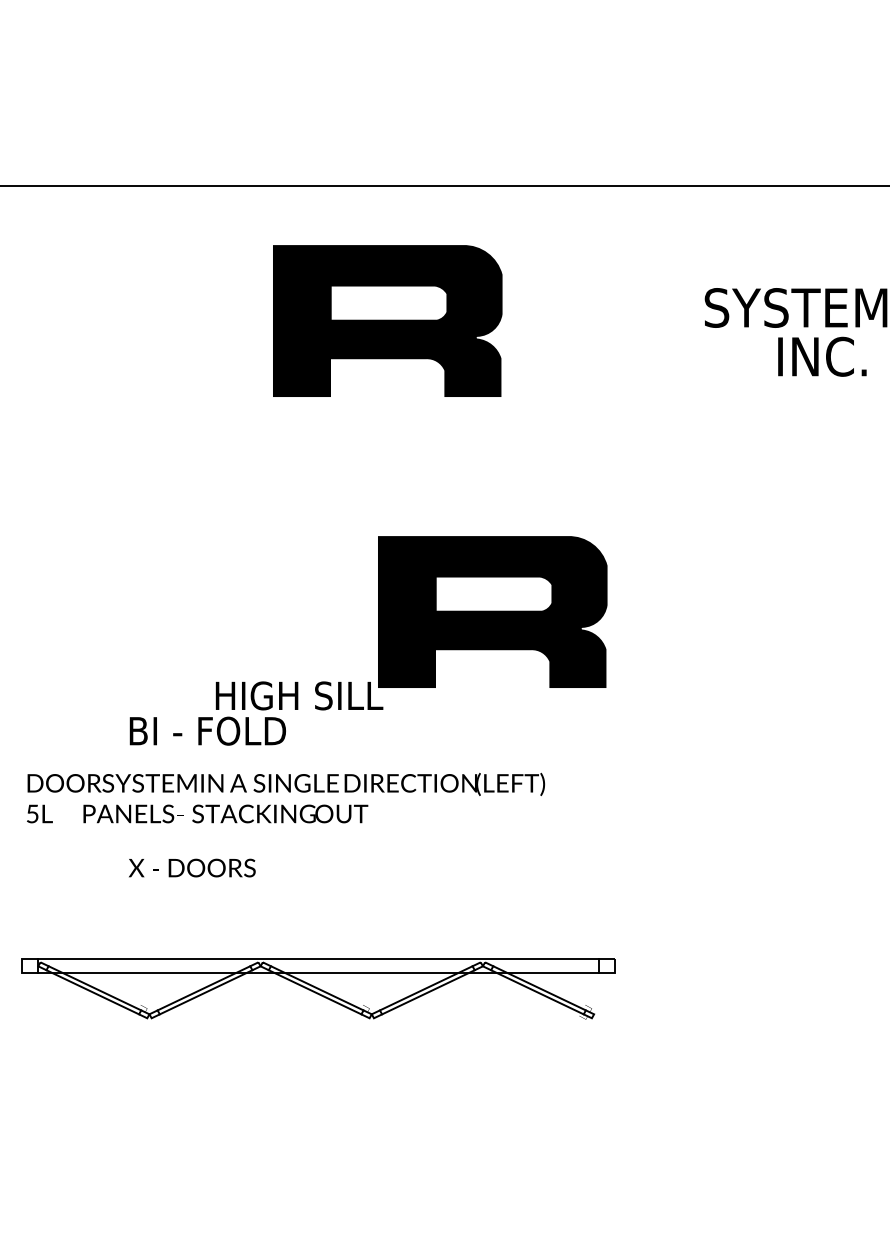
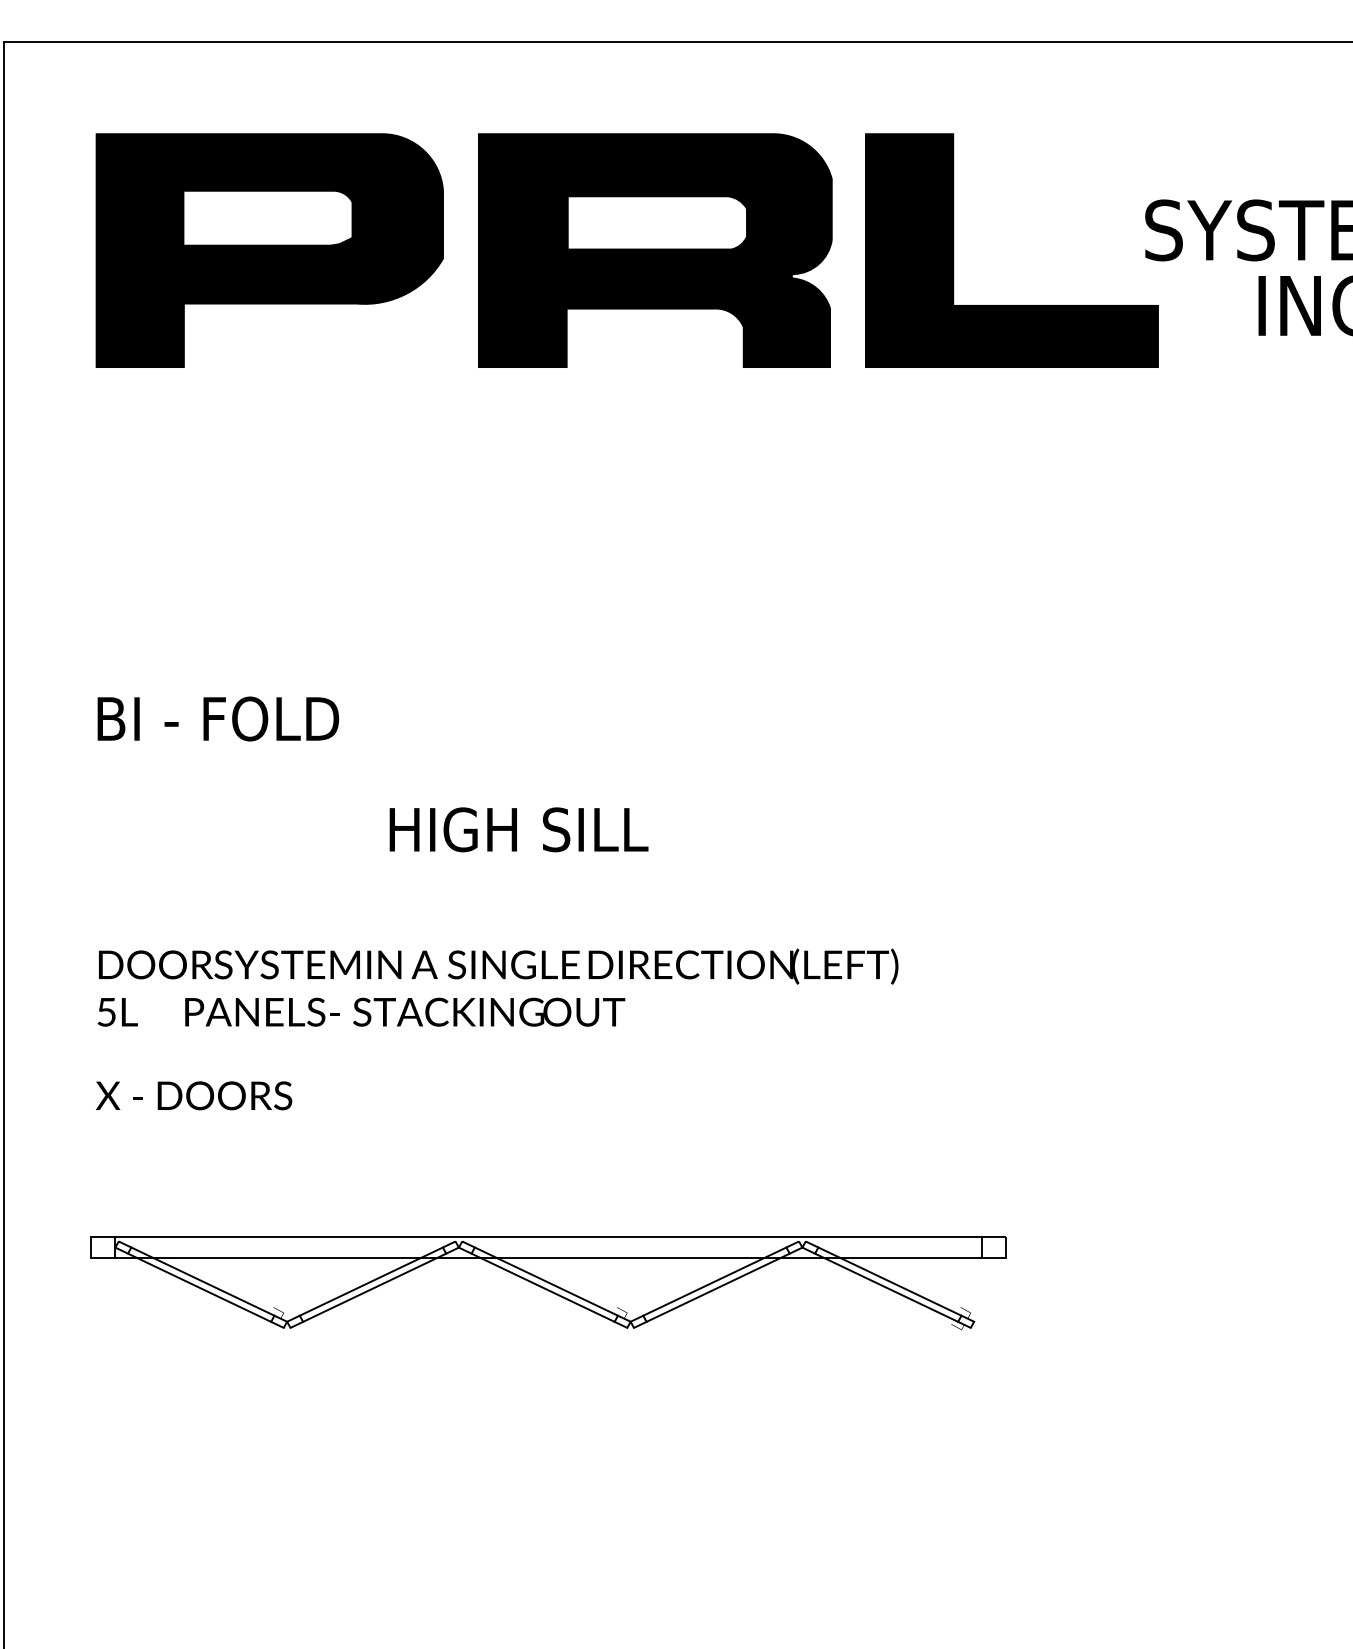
part: (137, 320) -> (268, 249), added
fill: (618, 321) -> (1011, 251), added
part: (492, 611) -> (817, 699), removed
text: (207, 730) -> (217, 717), moved
text: (192, 867) -> (194, 1094), moved

